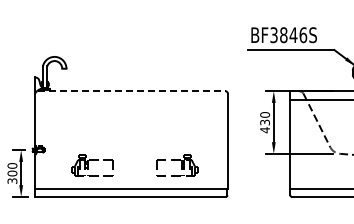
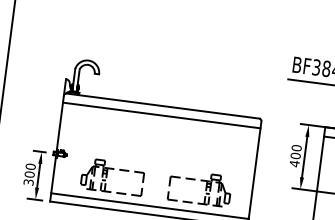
line: (131, 91) -> (162, 106), dashed -> solid
line: (131, 100) -> (161, 115), added
text: (264, 122) -> (295, 155), 430 -> 400
part: (92, 165) -> (112, 177), size x1.43
part: (177, 165) -> (200, 188), size x1.43

